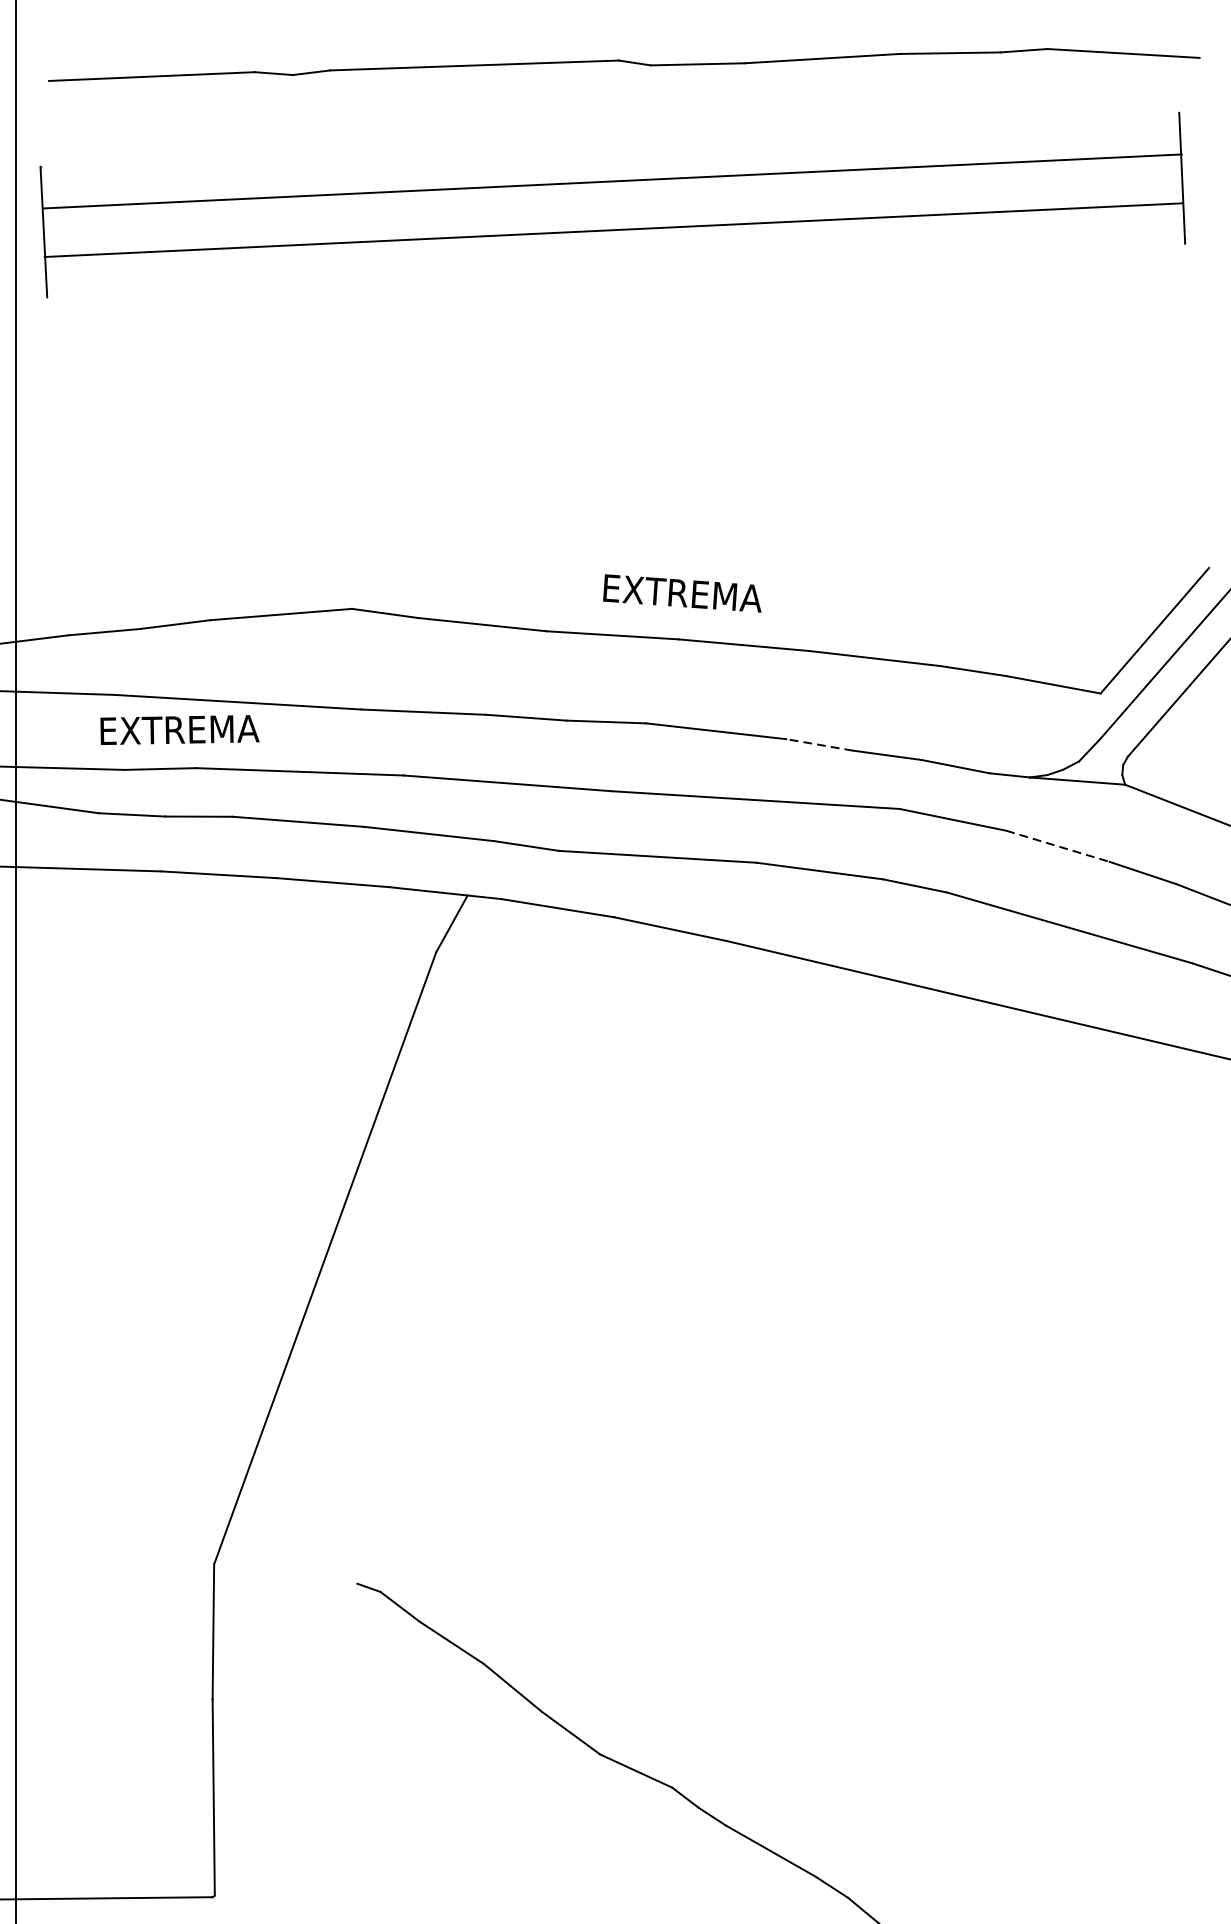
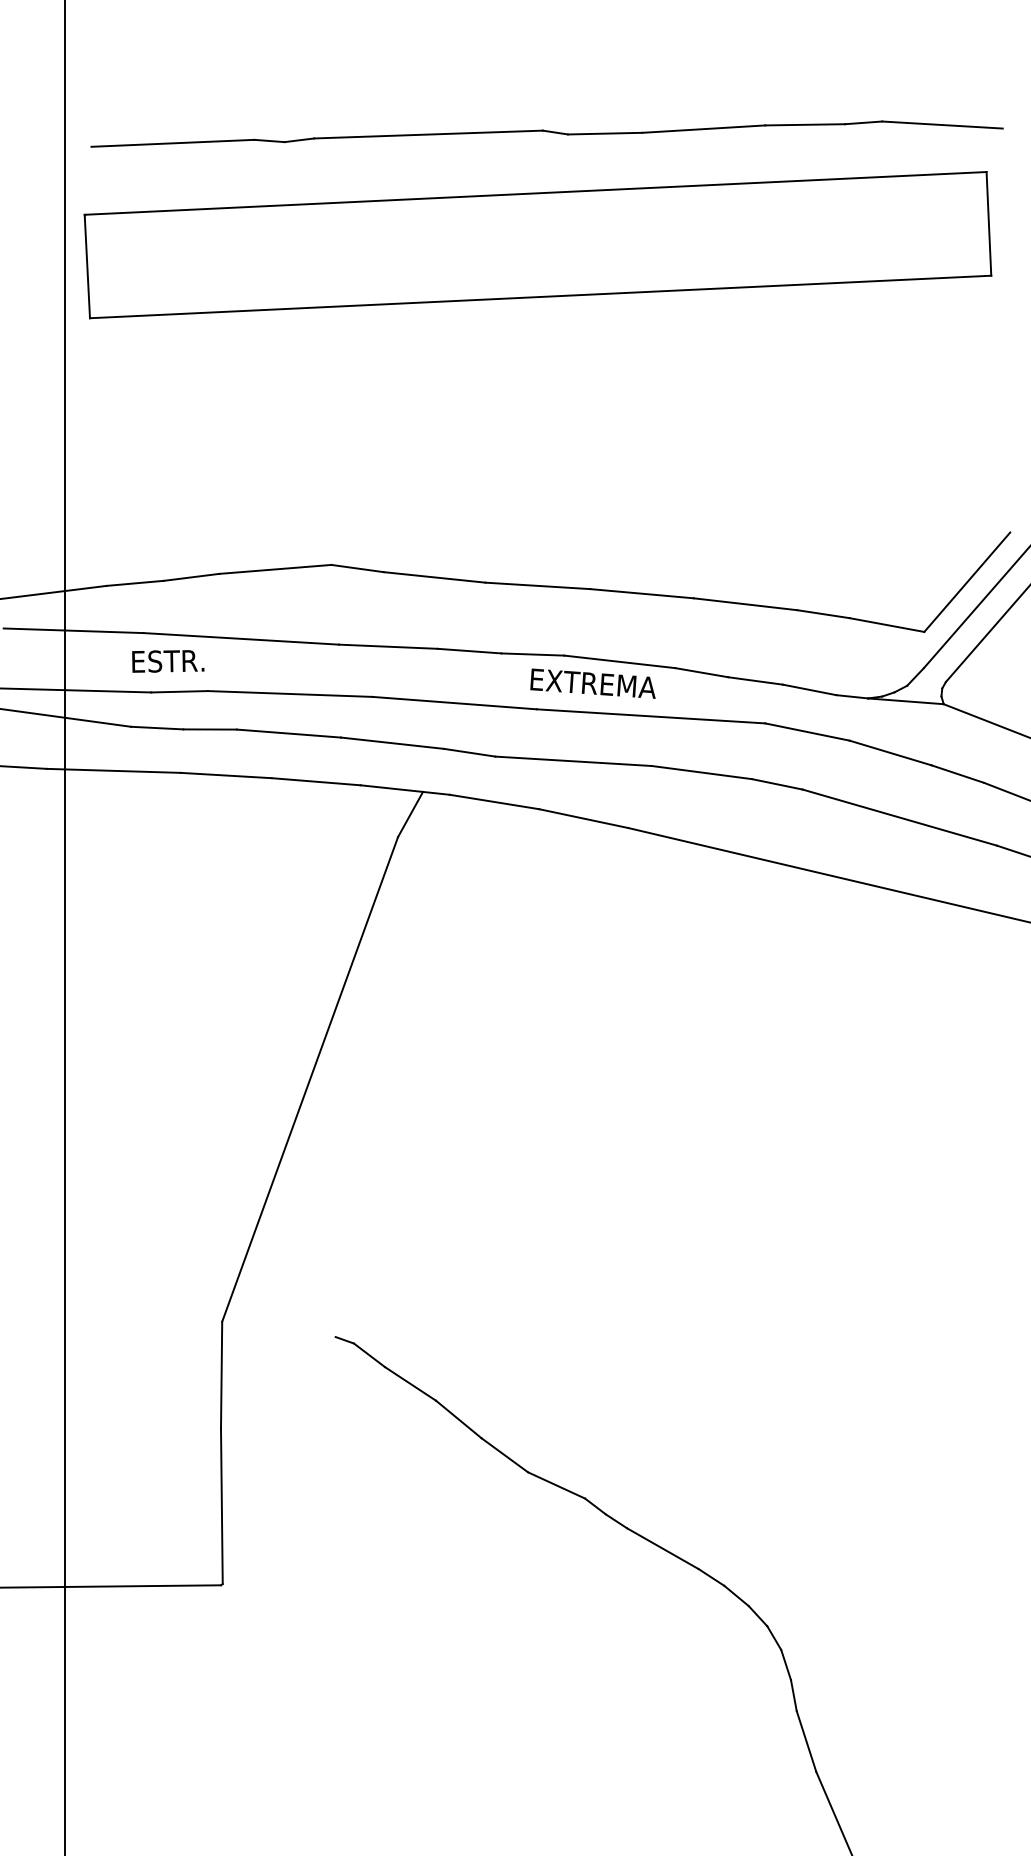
line: (612, 181) -> (535, 193), moved
line: (613, 229) -> (540, 296), moved
text: (681, 593) -> (592, 683), moved
text: (189, 729) -> (202, 660), EXTREMA -> ESTR.
line: (819, 744) -> (701, 672), dashed -> solid
line: (1057, 845) -> (890, 752), dashed -> solid

